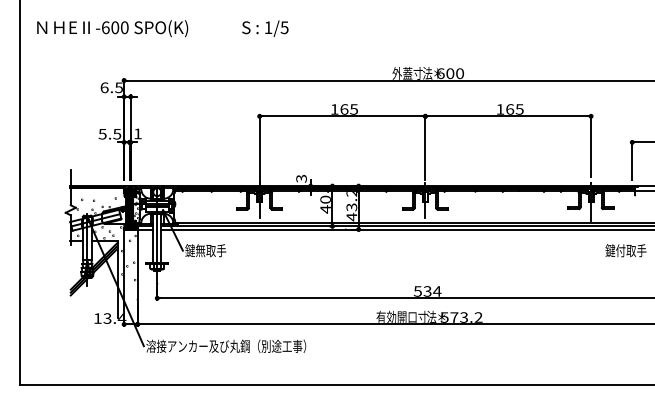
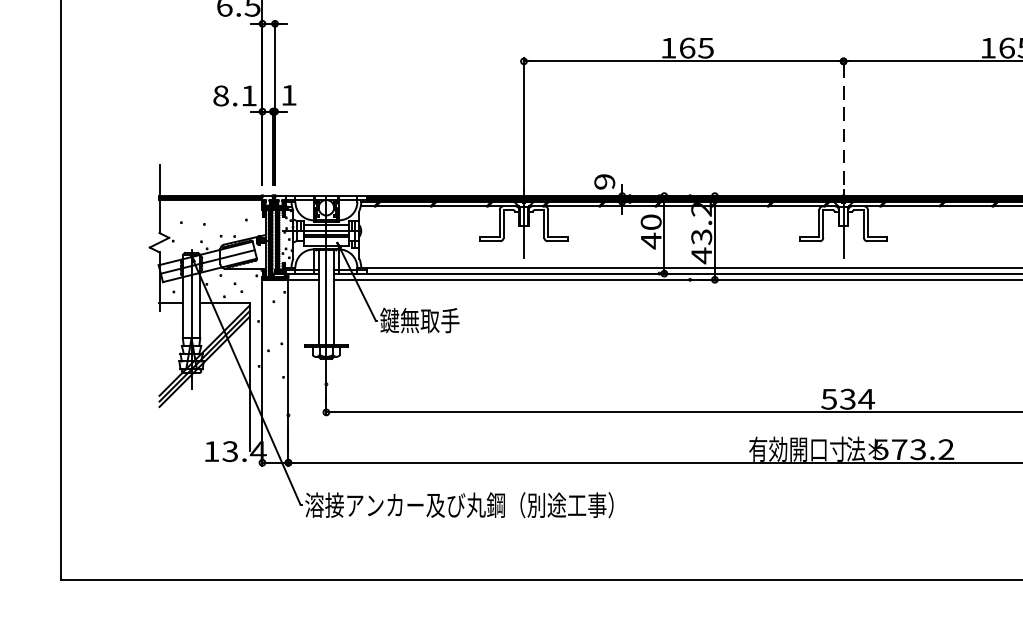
text: (109, 133) -> (234, 94), 5.5 -> 8.1
line: (425, 147) -> (843, 121), solid -> dashed
text: (301, 178) -> (604, 181), 3 -> 9

